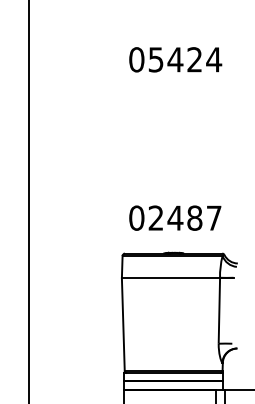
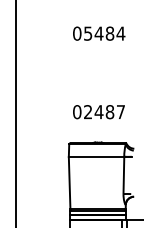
text: (193, 59) -> (109, 33), 05424 -> 05484
text: (174, 218) -> (98, 112), moved

